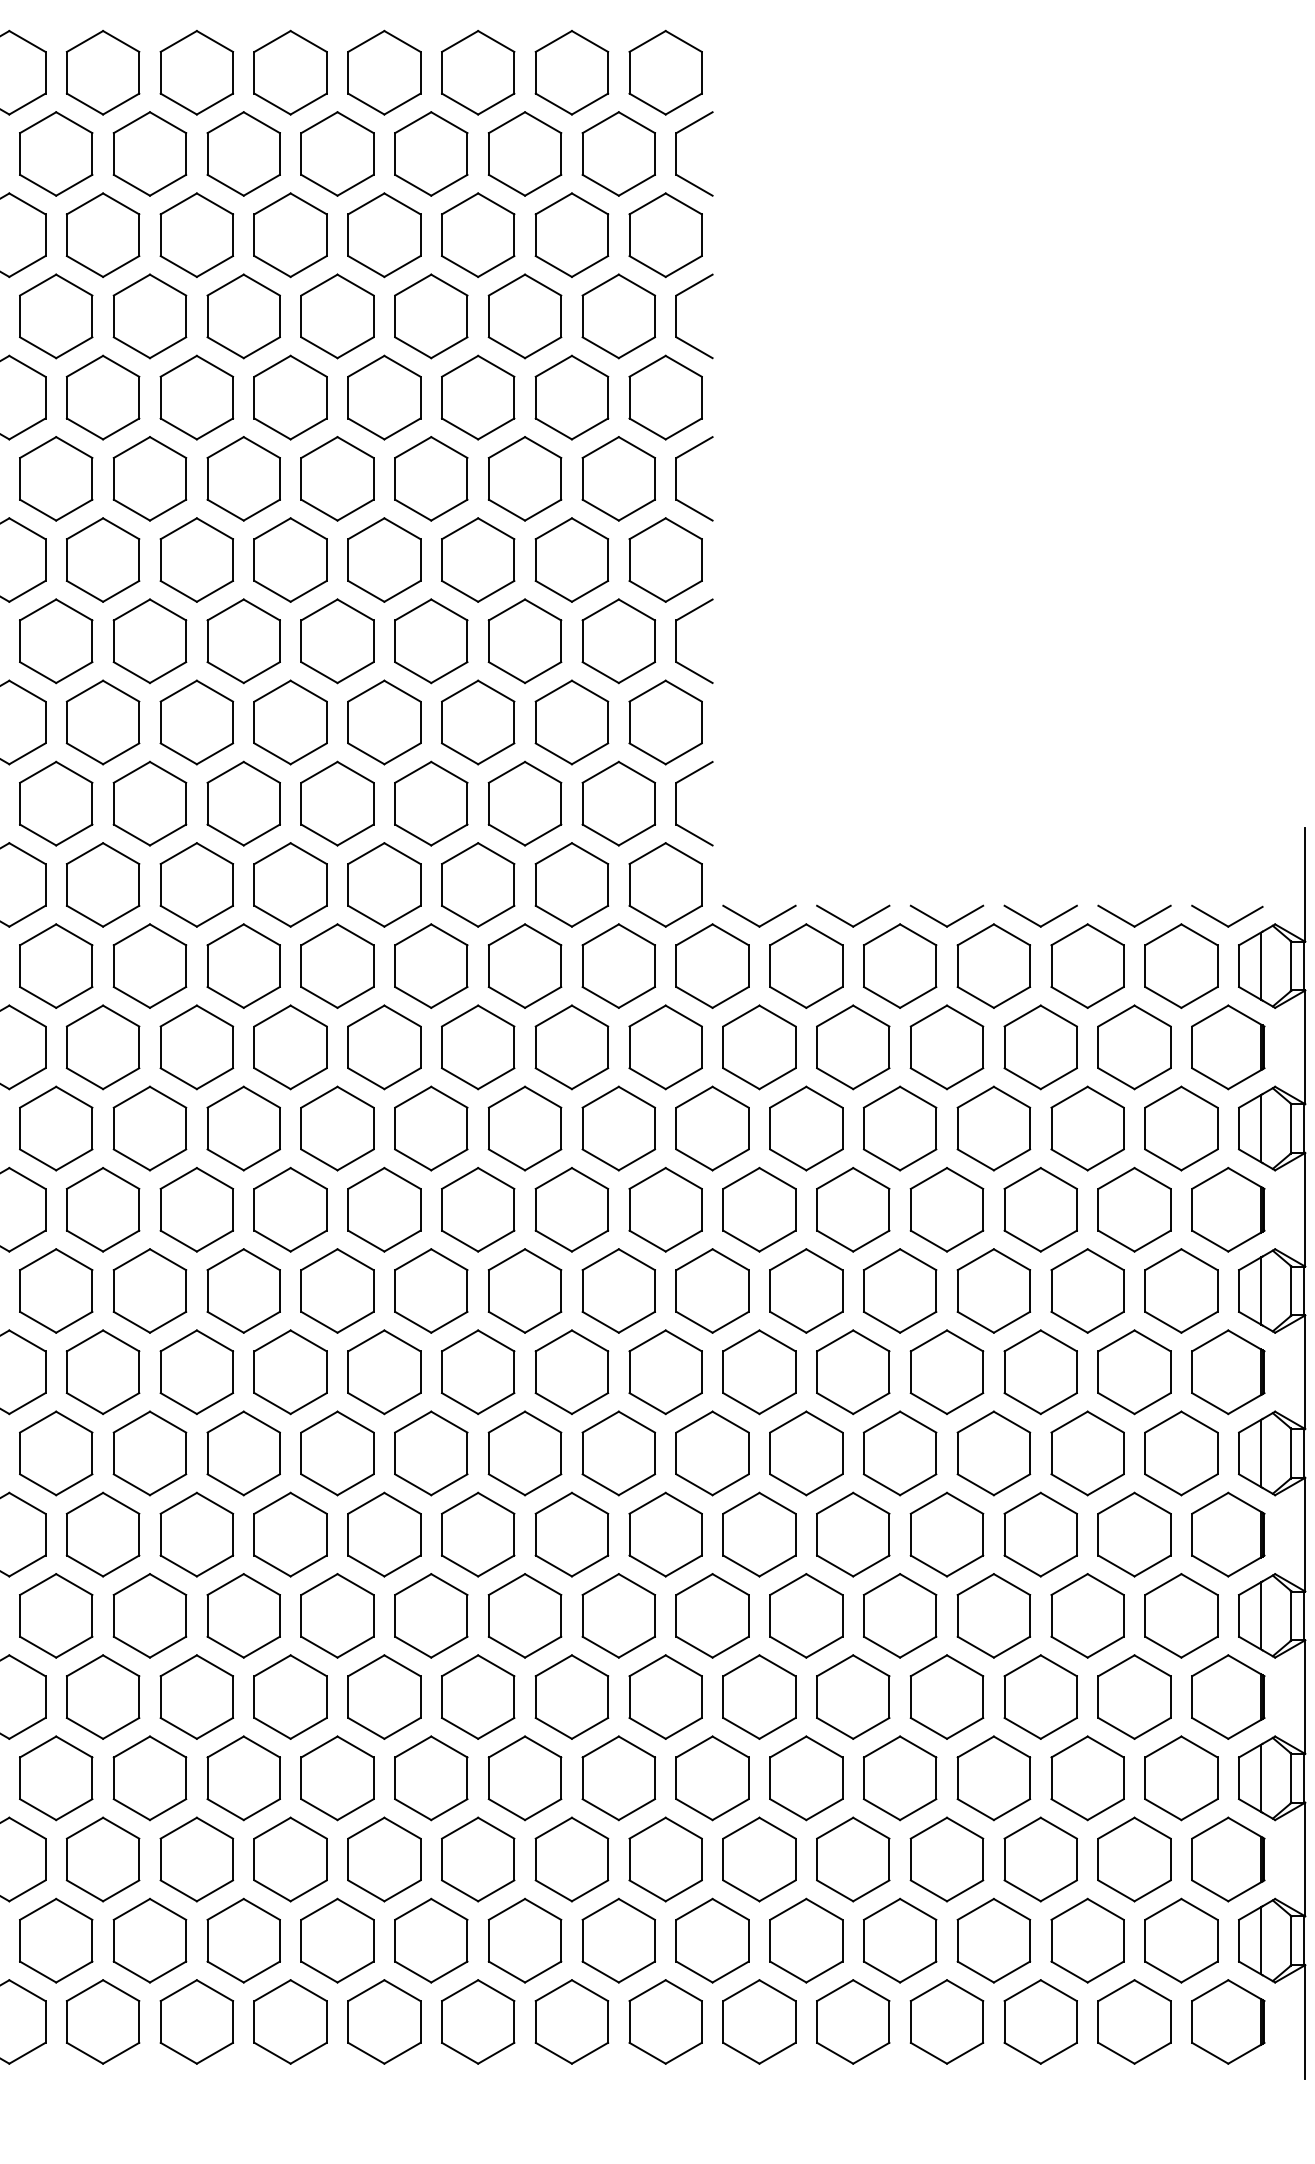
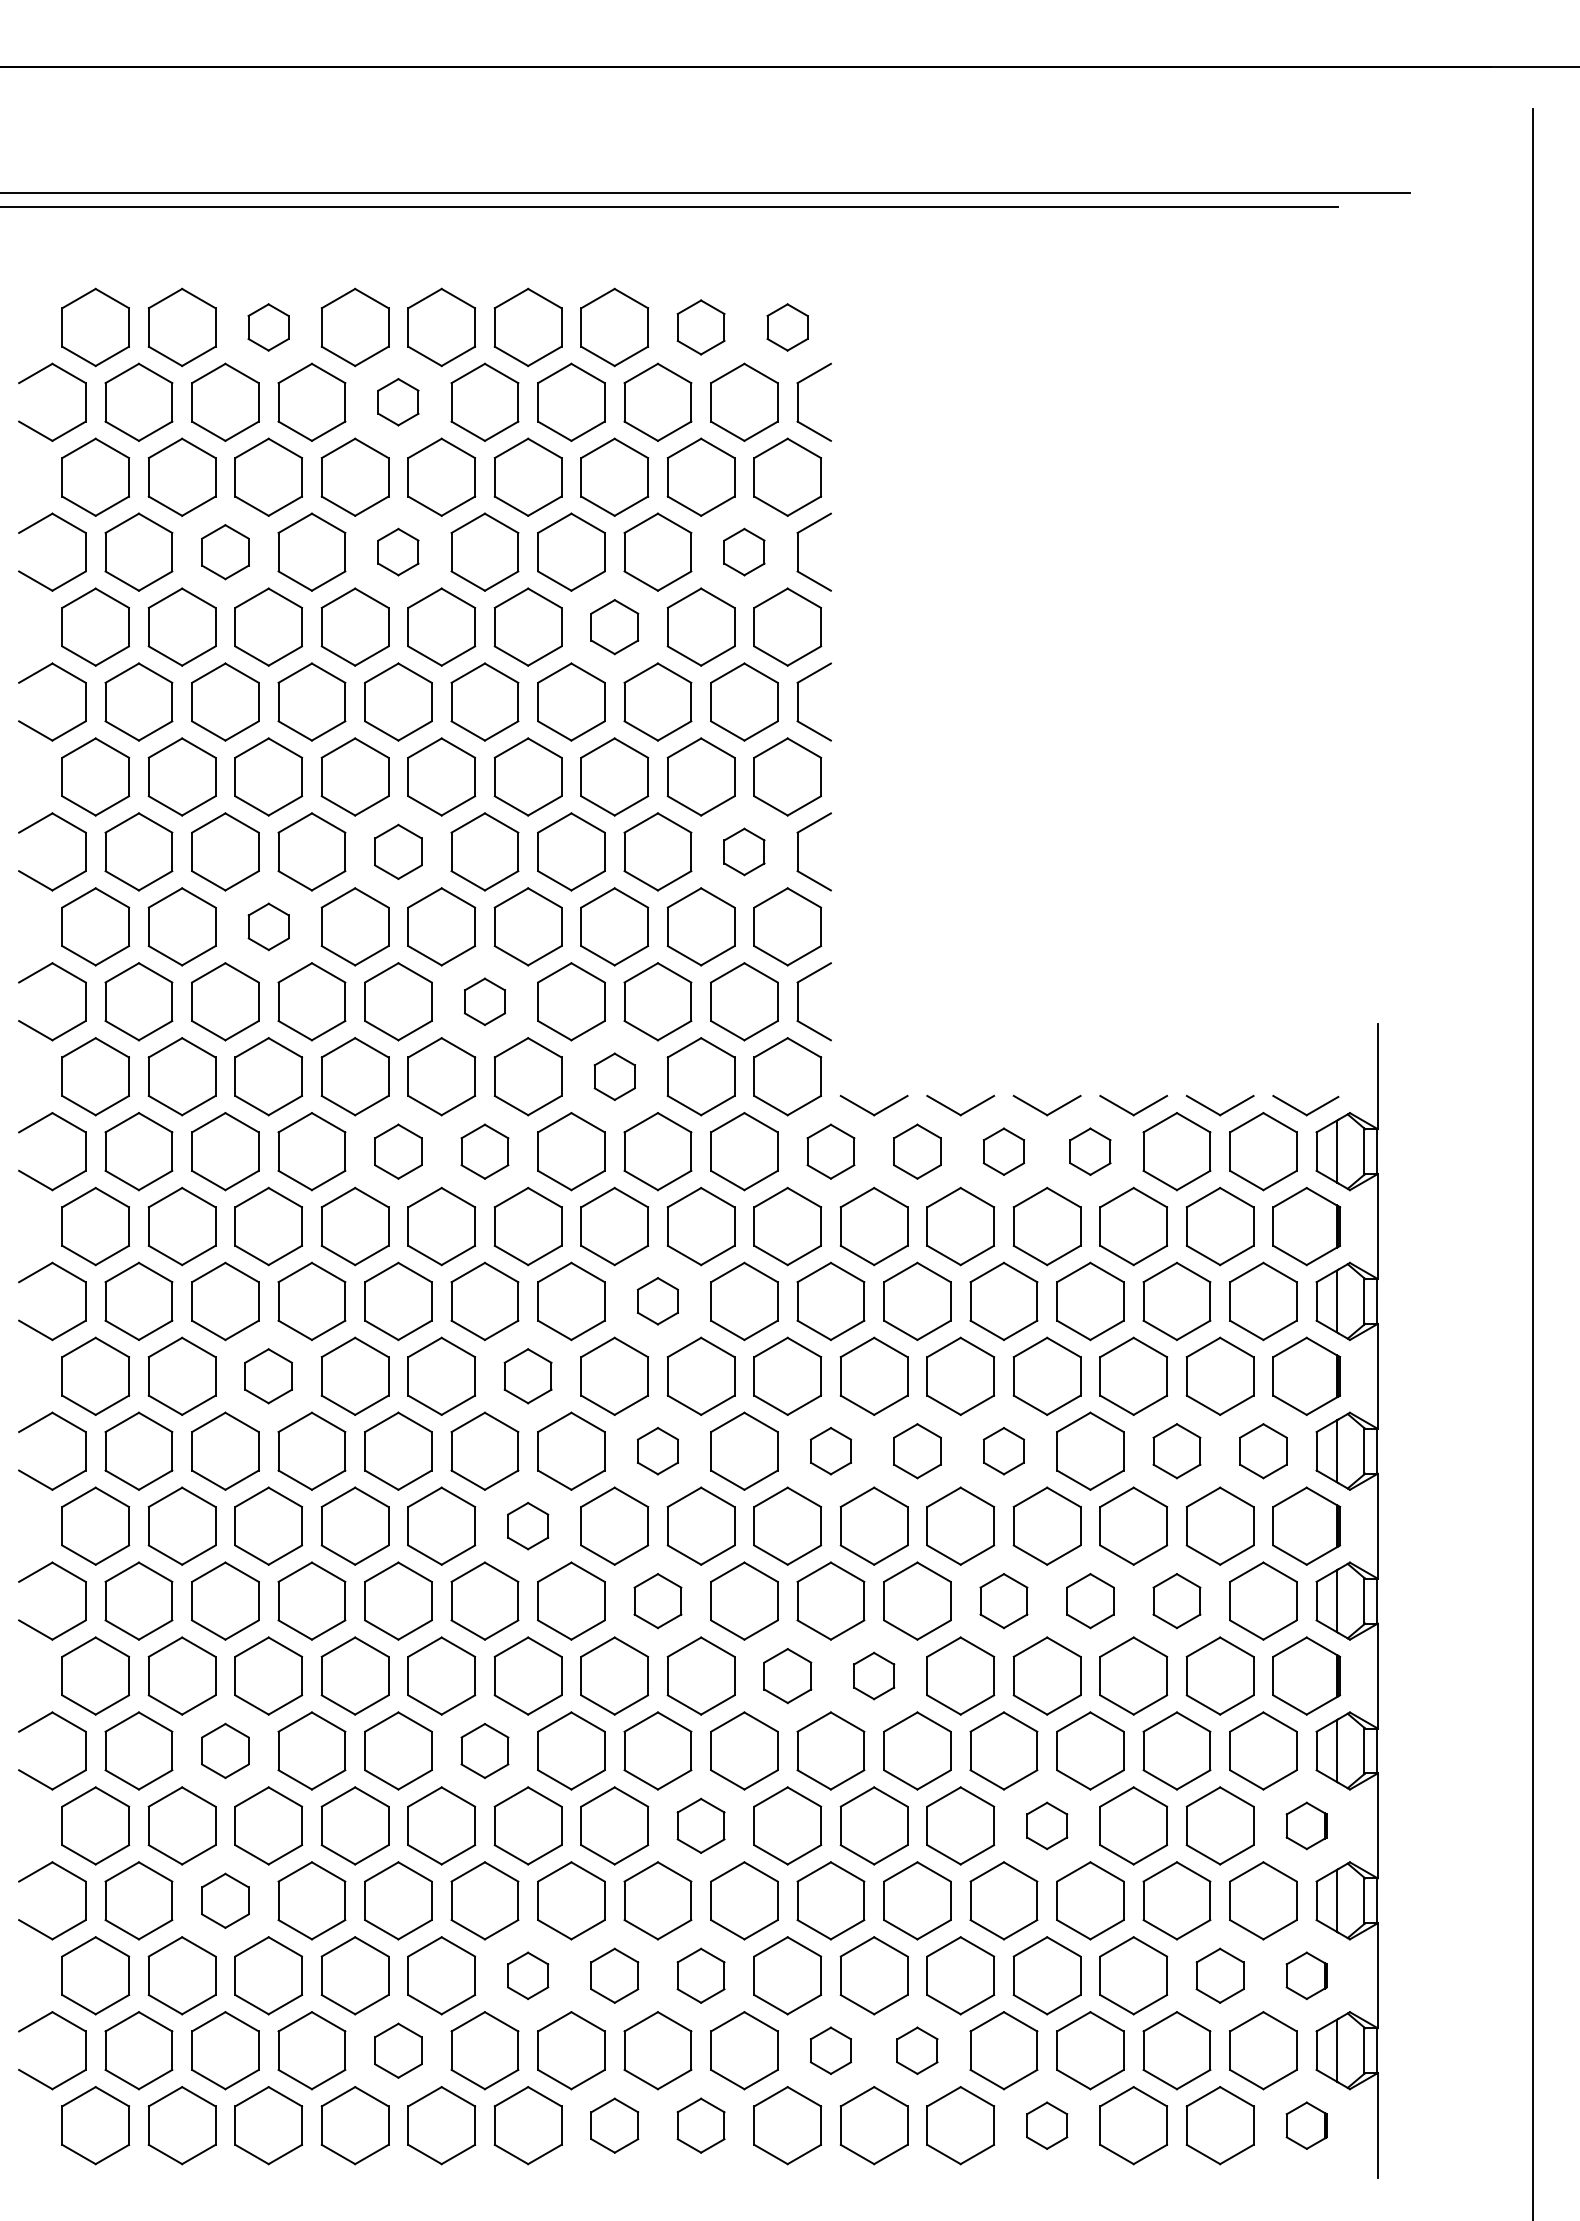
part: (102, 72) -> (268, 327), size x0.6
part: (571, 72) -> (700, 327), size x0.7
part: (665, 72) -> (787, 327), size x0.6
part: (243, 153) -> (398, 401), size x0.6
part: (56, 315) -> (225, 551), size x0.7
part: (243, 315) -> (398, 551), size x0.6
part: (618, 315) -> (744, 551), size x0.6
part: (477, 396) -> (614, 626), size x0.7
part: (243, 640) -> (398, 851), size x0.7
part: (618, 640) -> (744, 851), size x0.6
part: (102, 722) -> (268, 926), size x0.6
part: (337, 803) -> (484, 1001), size x0.6
part: (477, 884) -> (614, 1076), size x0.6
part: (243, 966) -> (398, 1151), size x0.7
part: (337, 966) -> (484, 1151), size x0.7
part: (712, 966) -> (830, 1151), size x0.7
part: (806, 966) -> (917, 1151), size x0.7
part: (899, 966) -> (1003, 1151), size x0.6
part: (993, 966) -> (1090, 1151), size x0.6
part: (524, 1127) -> (657, 1300), size x0.6
part: (102, 1208) -> (268, 1375), size x0.7
part: (383, 1208) -> (527, 1375), size x0.7
part: (524, 1290) -> (657, 1450), size x0.6
part: (712, 1290) -> (830, 1450), size x0.6
part: (806, 1290) -> (917, 1450), size x0.7
part: (899, 1290) -> (1003, 1450), size x0.6
part: (1087, 1290) -> (1176, 1450), size x0.7
part: (1181, 1290) -> (1263, 1450), size x0.7
part: (383, 1371) -> (527, 1525), size x0.6
part: (524, 1452) -> (657, 1600), size x0.7
part: (899, 1452) -> (1003, 1600), size x0.7
part: (993, 1452) -> (1090, 1600), size x0.7
part: (1087, 1452) -> (1176, 1600), size x0.7
part: (665, 1534) -> (787, 1675), size x0.7
part: (758, 1534) -> (873, 1675), size x0.6
part: (56, 1615) -> (225, 1750), size x0.7
part: (337, 1615) -> (484, 1750), size x0.7
part: (571, 1696) -> (700, 1825), size x0.7
part: (946, 1696) -> (1046, 1825), size x0.6
part: (1228, 1696) -> (1306, 1825), size x0.6
part: (56, 1777) -> (225, 1900), size x0.7
part: (383, 1859) -> (527, 1975), size x0.6
part: (477, 1859) -> (614, 1975), size x0.7
part: (571, 1859) -> (700, 1975), size x0.7
part: (1133, 1859) -> (1219, 1975), size x0.7
part: (1228, 1859) -> (1306, 1975), size x0.6
part: (243, 1940) -> (398, 2050), size x0.7
part: (712, 1940) -> (830, 2050), size x0.6
part: (806, 1940) -> (917, 2050), size x0.6
part: (477, 2021) -> (614, 2125), size x0.7
part: (571, 2021) -> (700, 2125), size x0.7
part: (946, 2021) -> (1046, 2125), size x0.6
part: (1228, 2021) -> (1306, 2125), size x0.6

